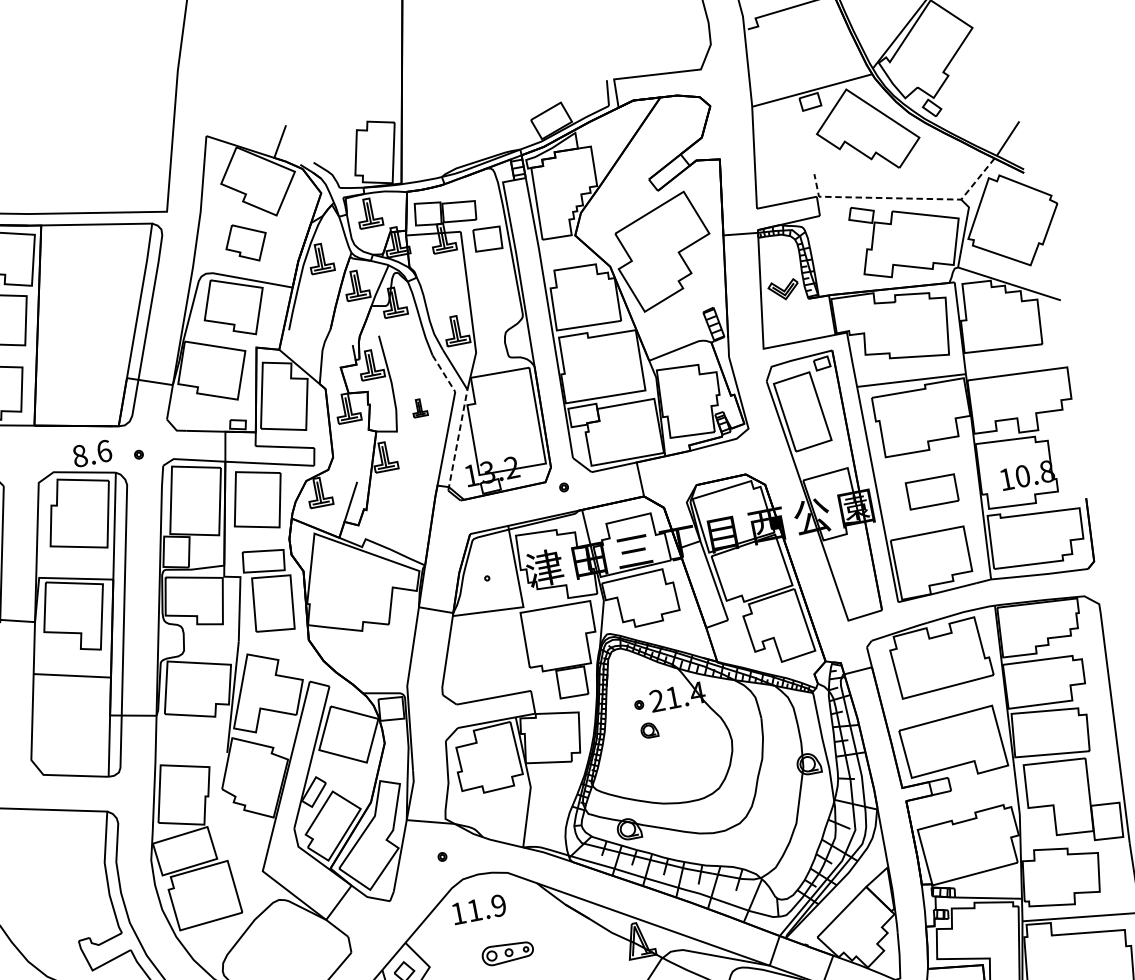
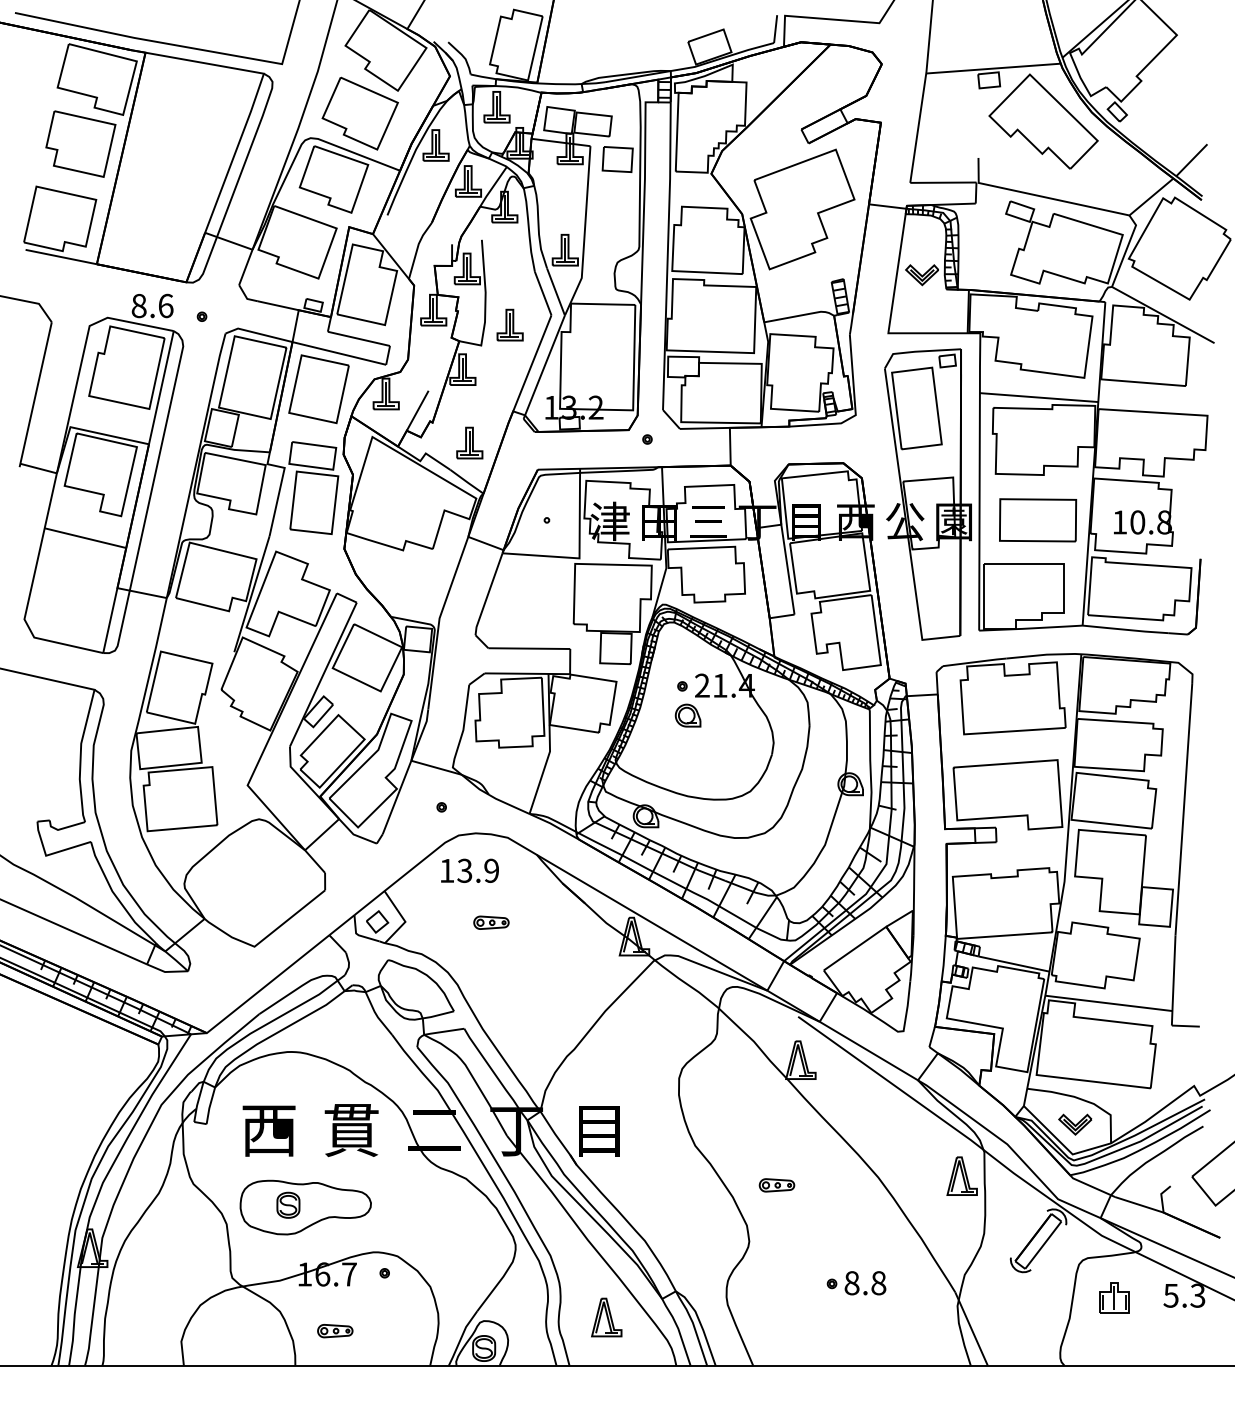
line: (904, 198) -> (1069, 202), dashed -> solid
part: (245, 242) -> (359, 113), size x1.67
line: (444, 374) -> (543, 294), dashed -> solid
part: (418, 407) -> (509, 324), size x1.67
line: (458, 440) -> (544, 367), dashed -> solid
part: (932, 491) -> (1038, 520), size x1.43
part: (403, 521) -> (469, 442), added
part: (648, 730) -> (687, 715), size x1.43
text: (474, 910) -> (464, 870), 11.9 -> 13.9
part: (507, 952) -> (491, 922), size x0.62

